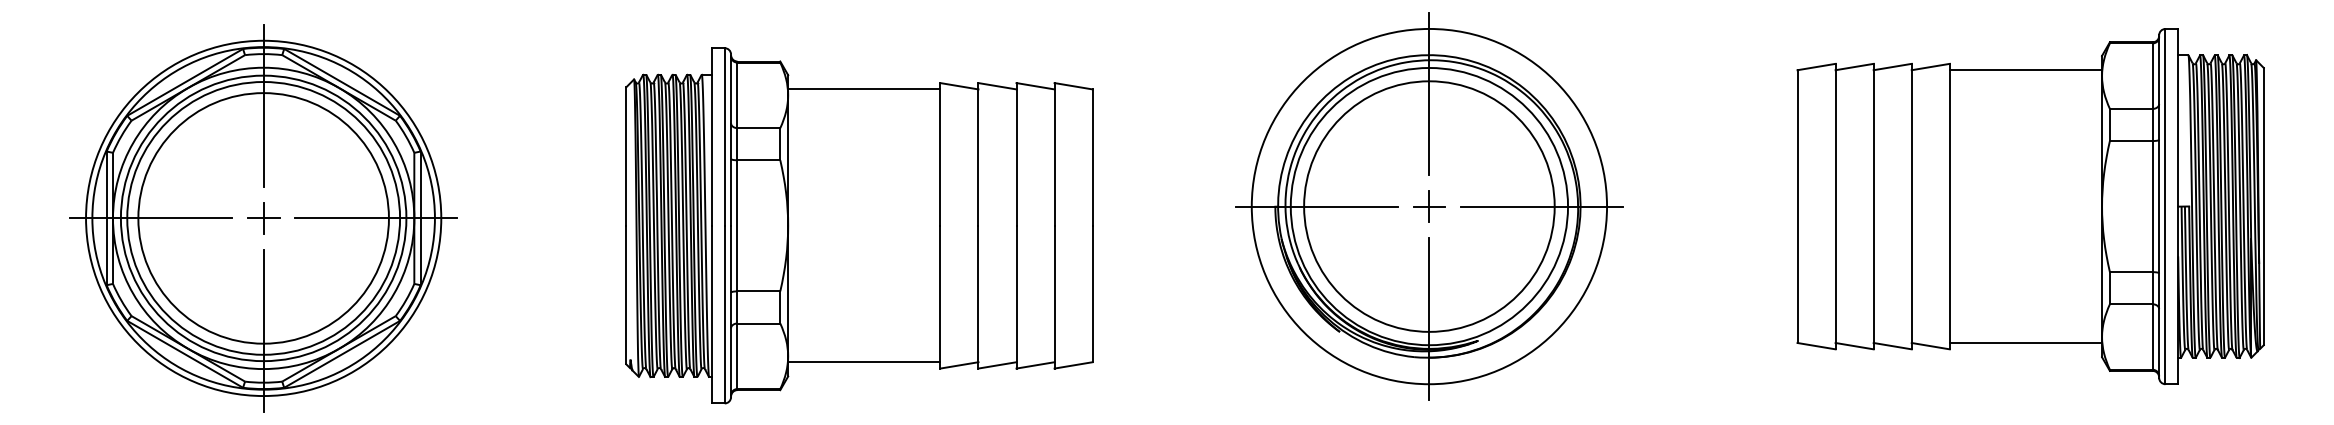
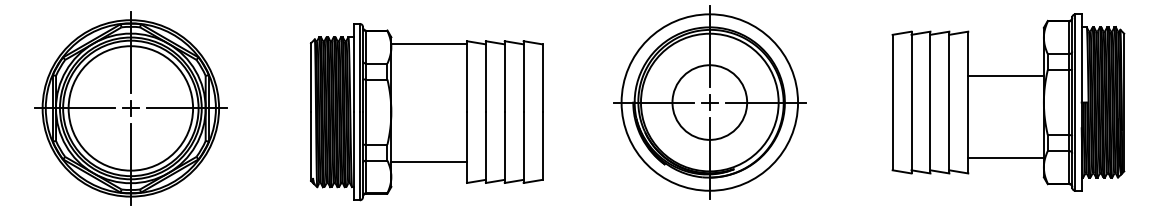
line: (2024, 69) -> (1005, 75), moved
circle: (1428, 206) -> (709, 102), size x0.6
line: (2024, 343) -> (1005, 158), moved
line: (862, 361) -> (428, 161), moved

